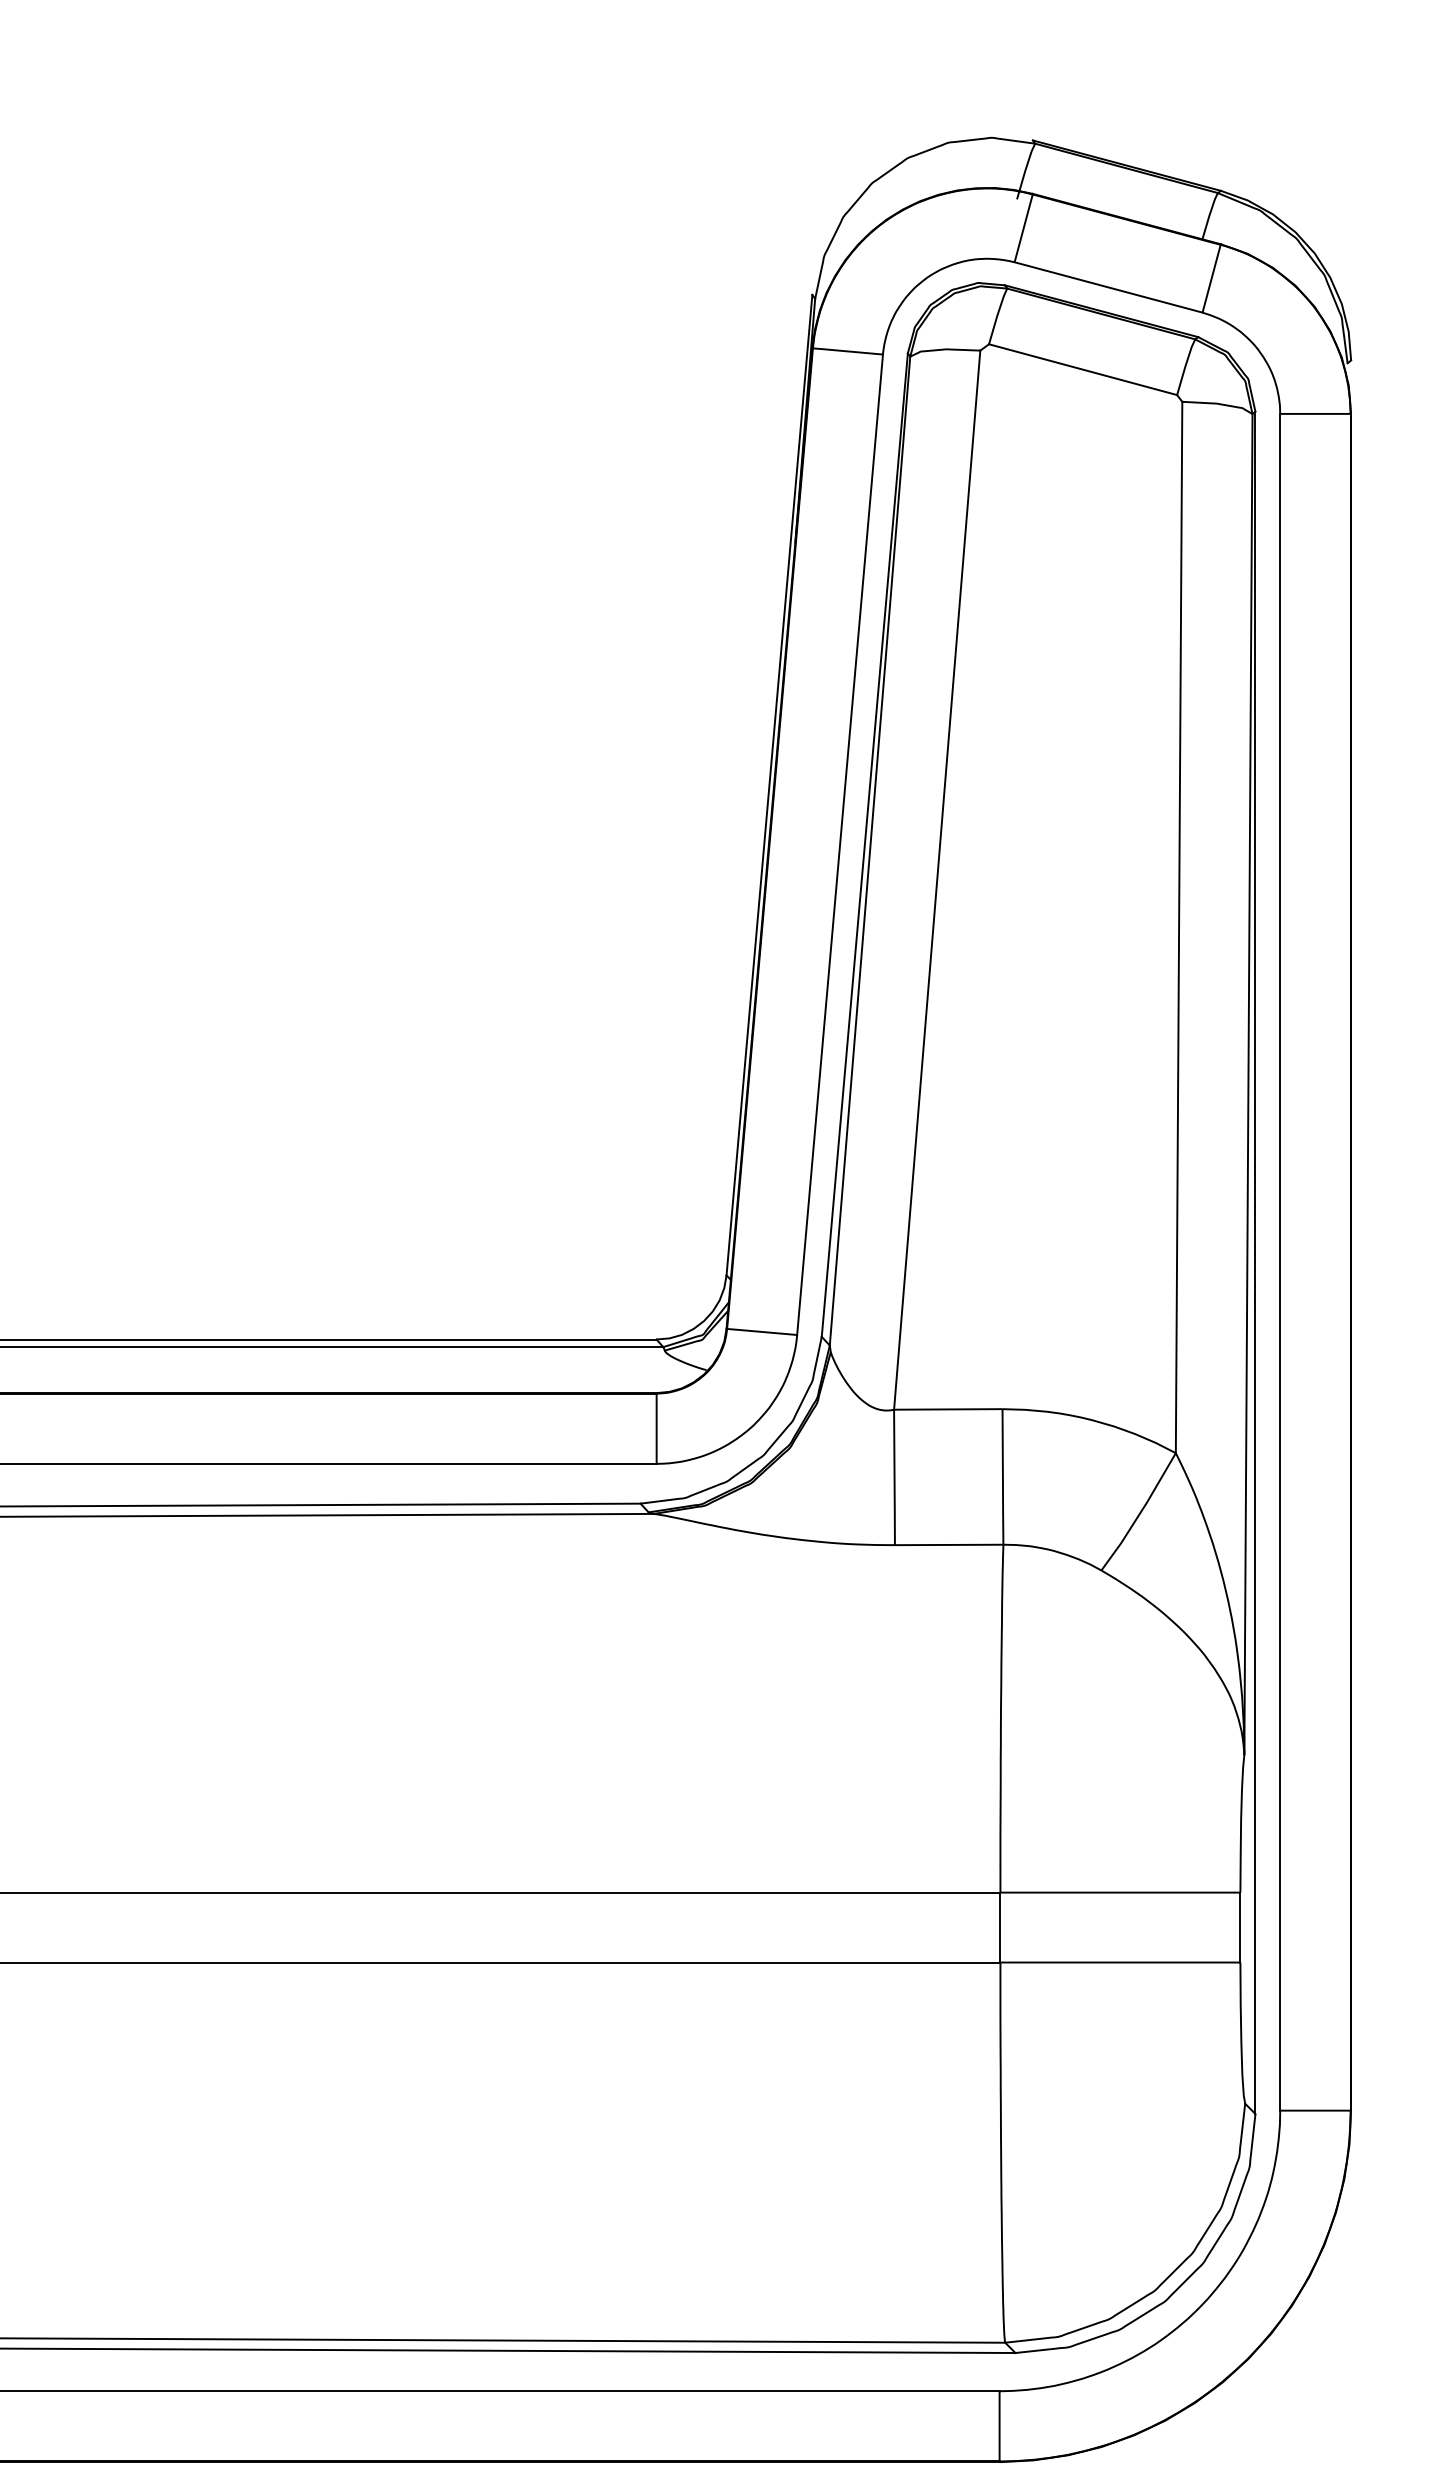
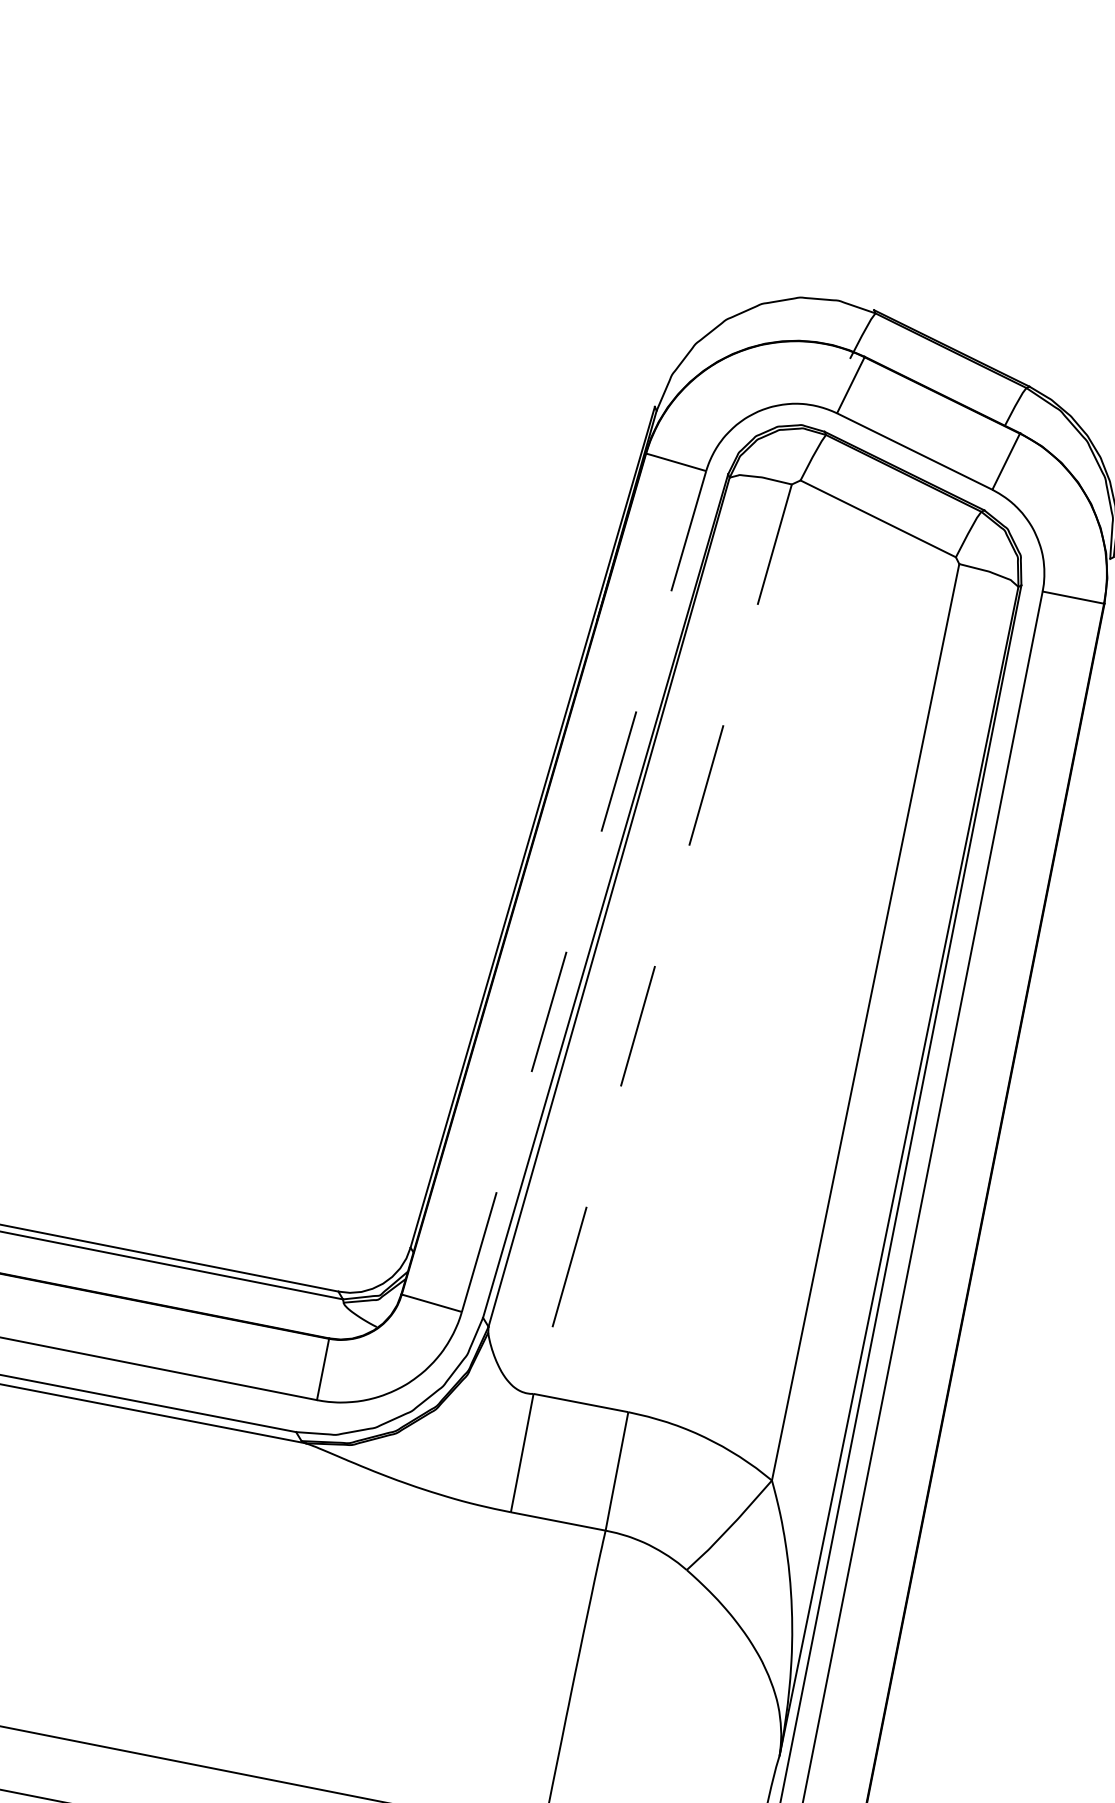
line: (840, 845) -> (584, 892), solid -> dashed
line: (937, 880) -> (662, 939), solid -> dashed

